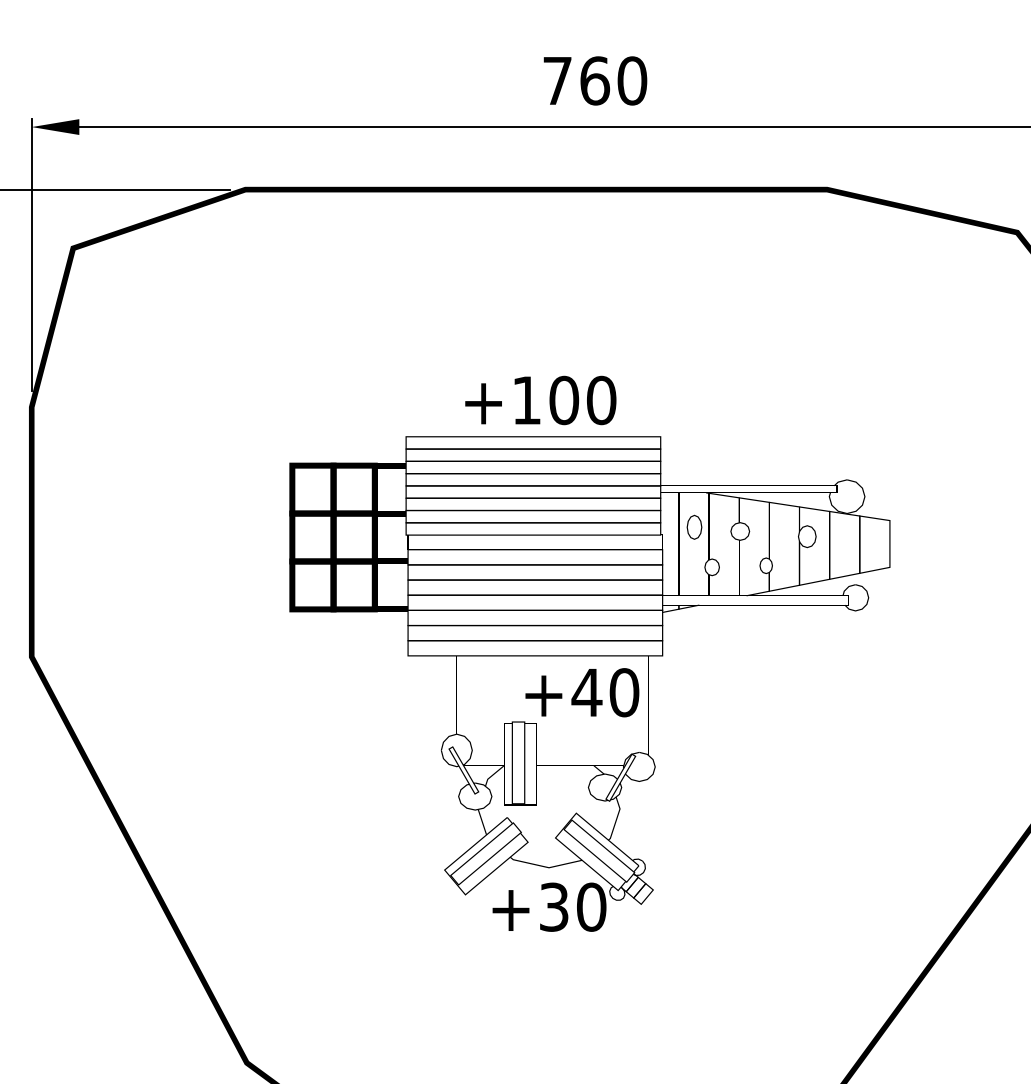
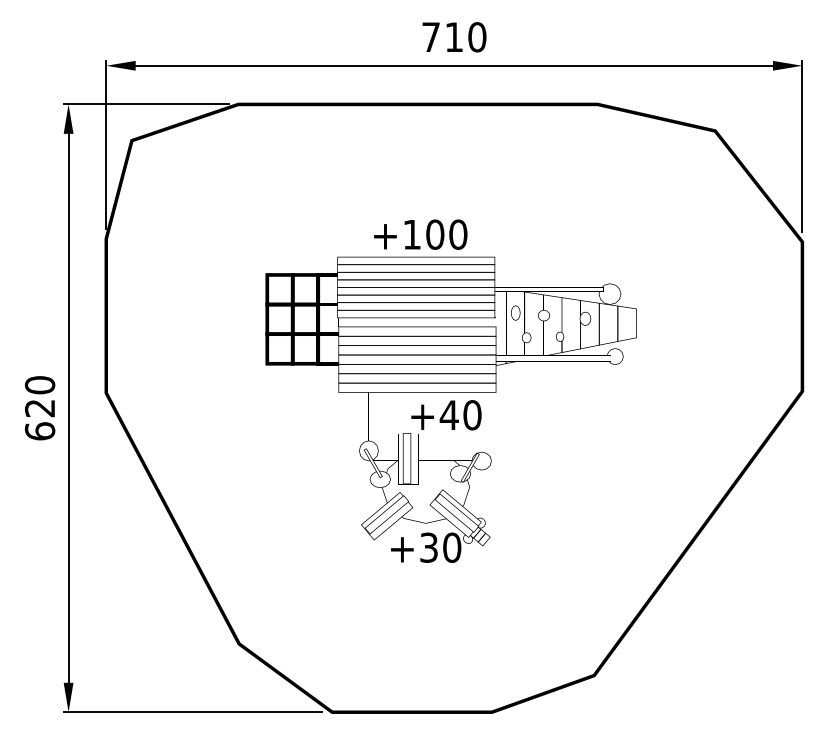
text: (595, 81) -> (454, 37), 760 -> 710

